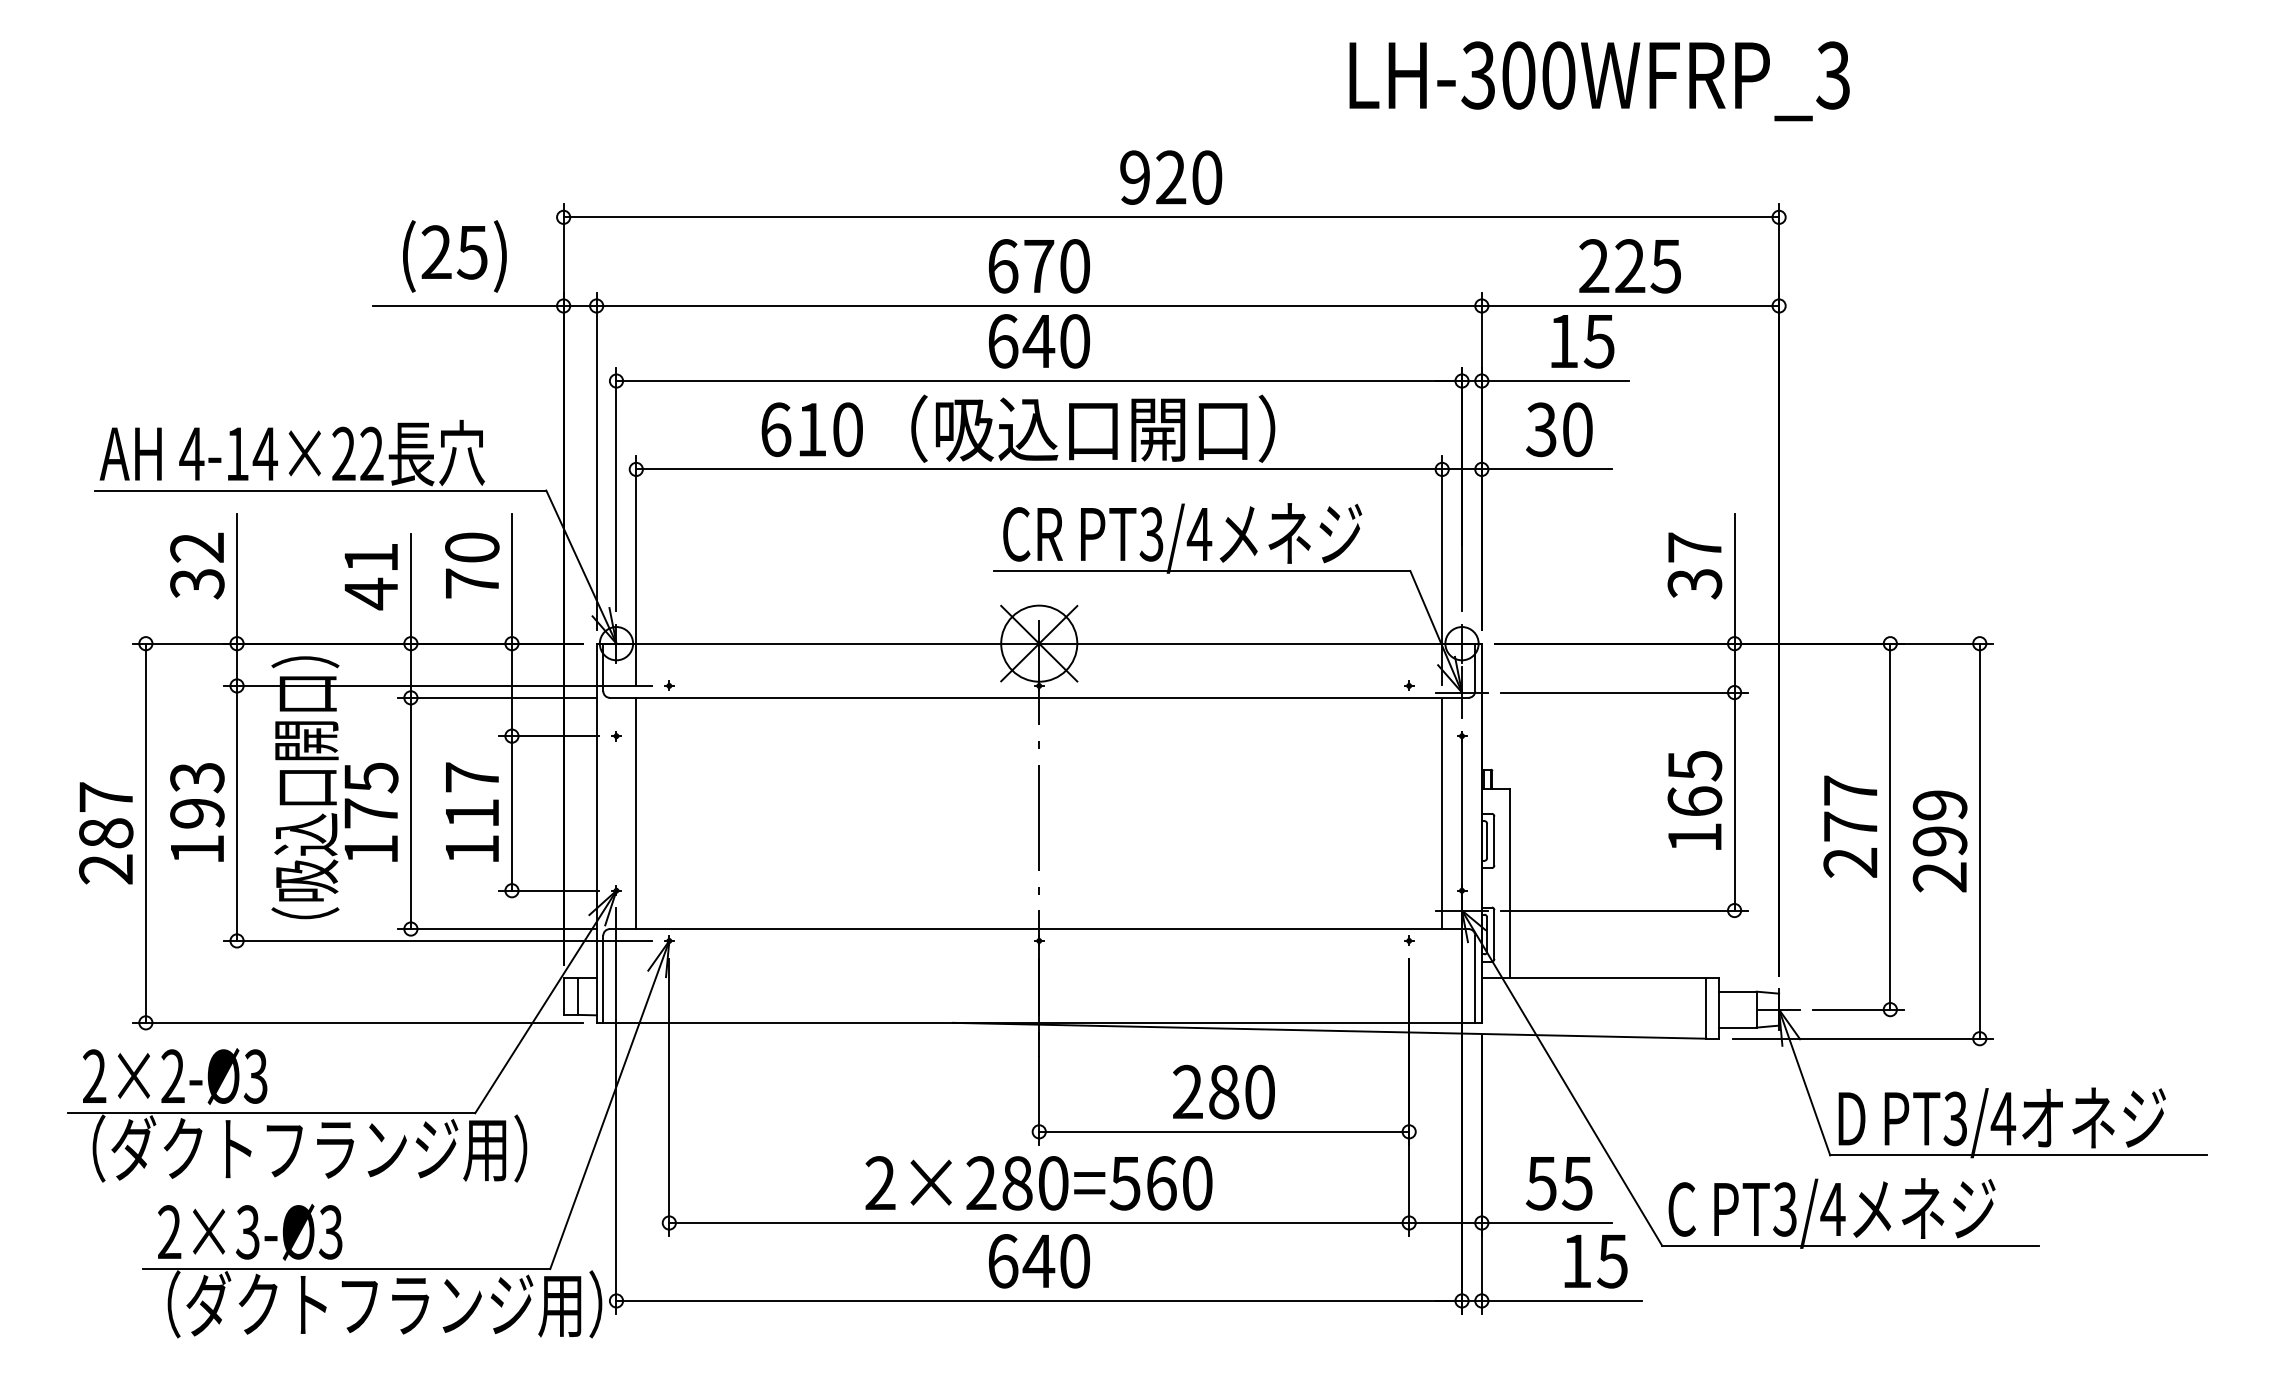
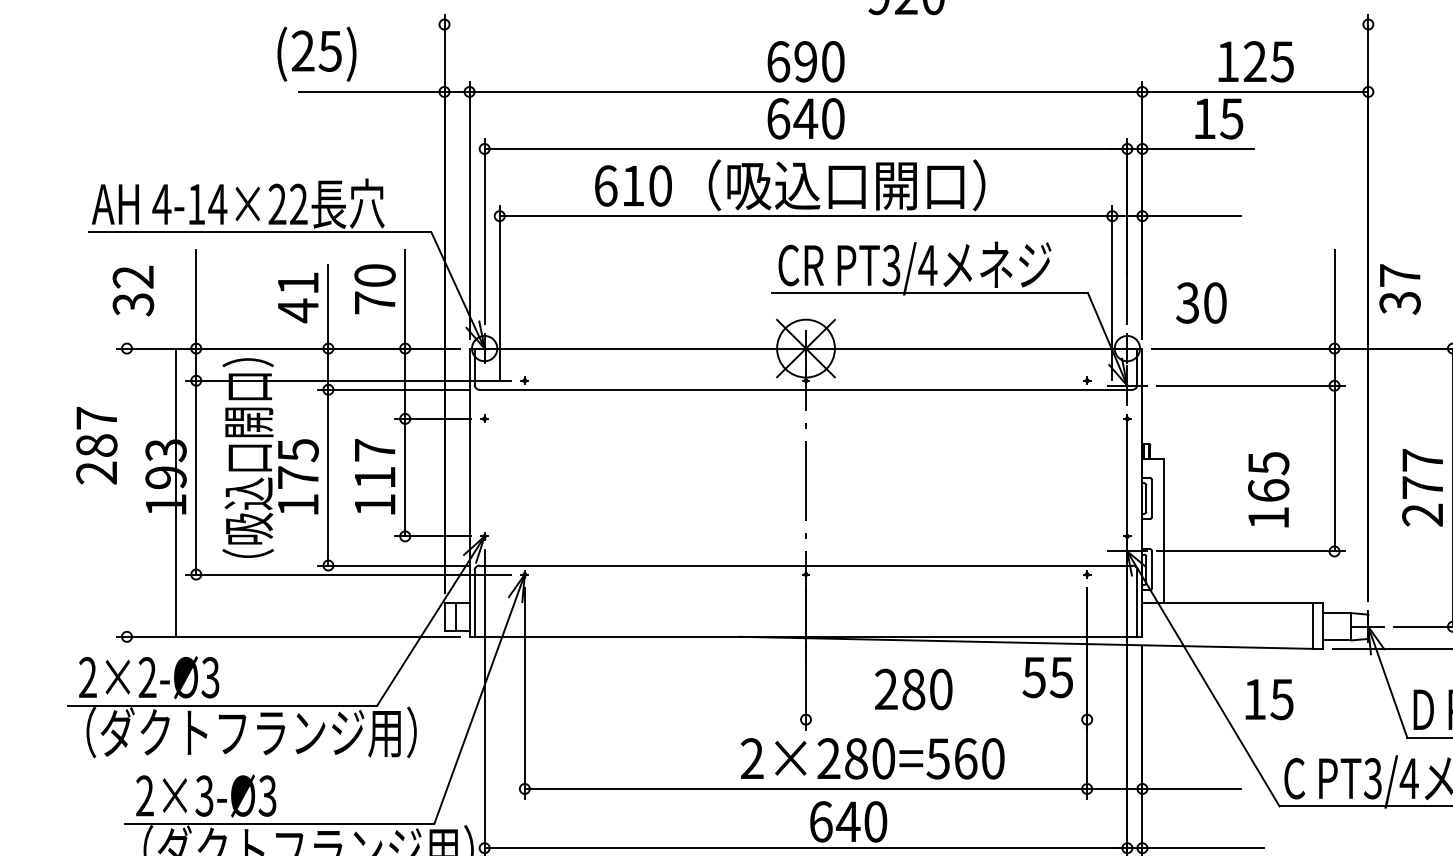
line: (1171, 217) -> (906, 24), removed
text: (454, 256) -> (316, 54), moved
text: (1594, 265) -> (1228, 61), 225 -> 125
text: (1039, 266) -> (806, 61), 670 -> 690
text: (1559, 429) -> (1201, 302), moved
text: (197, 565) -> (133, 290), moved
text: (1694, 565) -> (1399, 289), moved
text: (1694, 800) -> (1268, 489), moved
line: (636, 813) -> (499, 477), removed
line: (1442, 813) -> (1112, 477), removed
line: (145, 832) -> (176, 492), moved
text: (106, 833) -> (97, 445), moved
text: (1223, 1091) -> (913, 688), moved
line: (1224, 1131) -> (946, 719), removed
text: (1038, 1183) -> (872, 758), moved
text: (1558, 1183) -> (1047, 677), moved
text: (1039, 1261) -> (848, 822), moved
text: (1595, 1261) -> (1269, 699), moved

